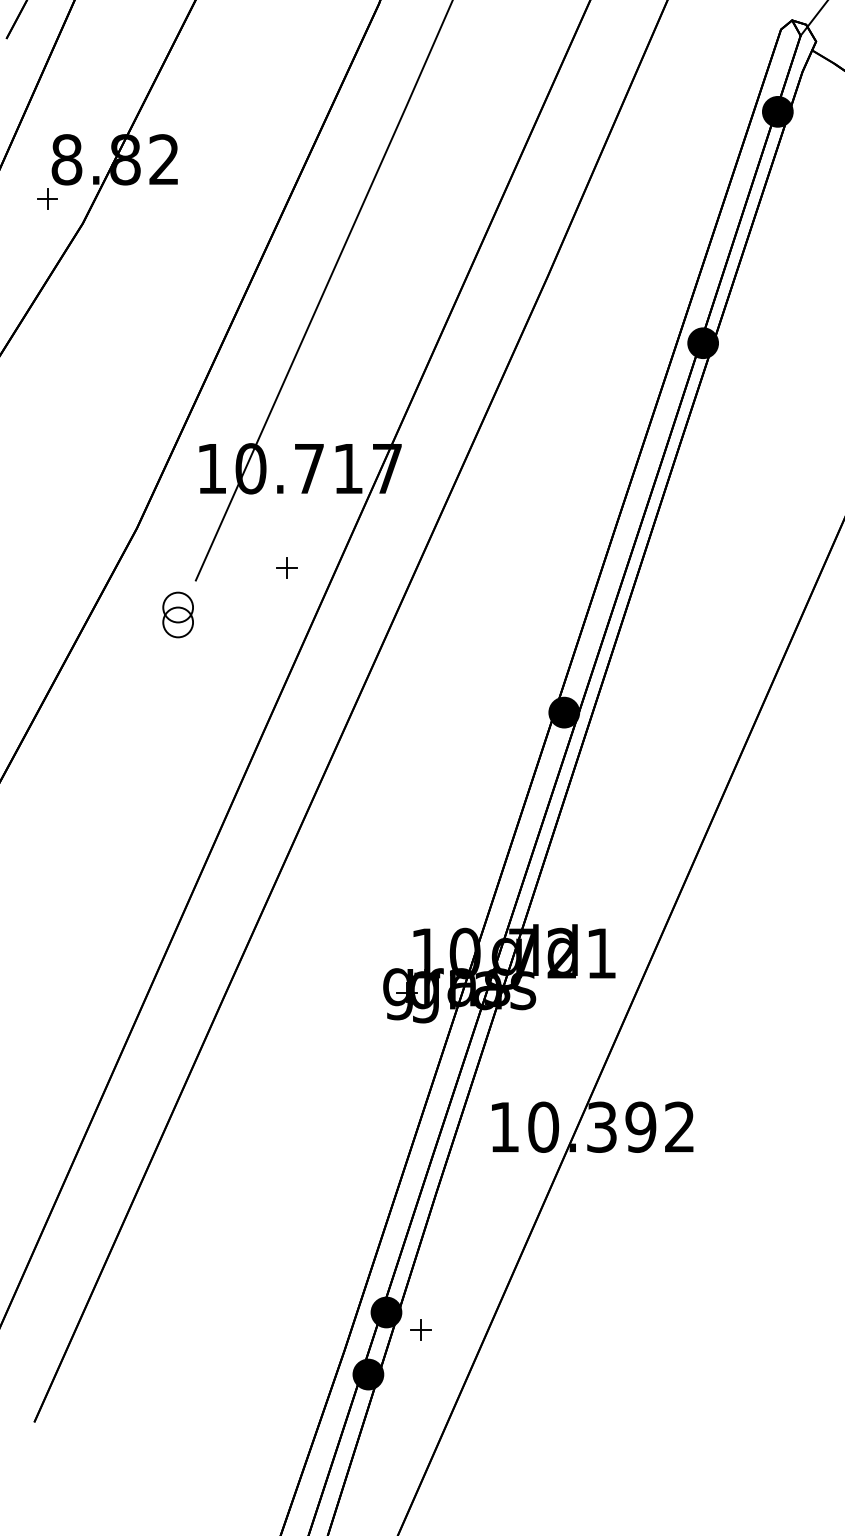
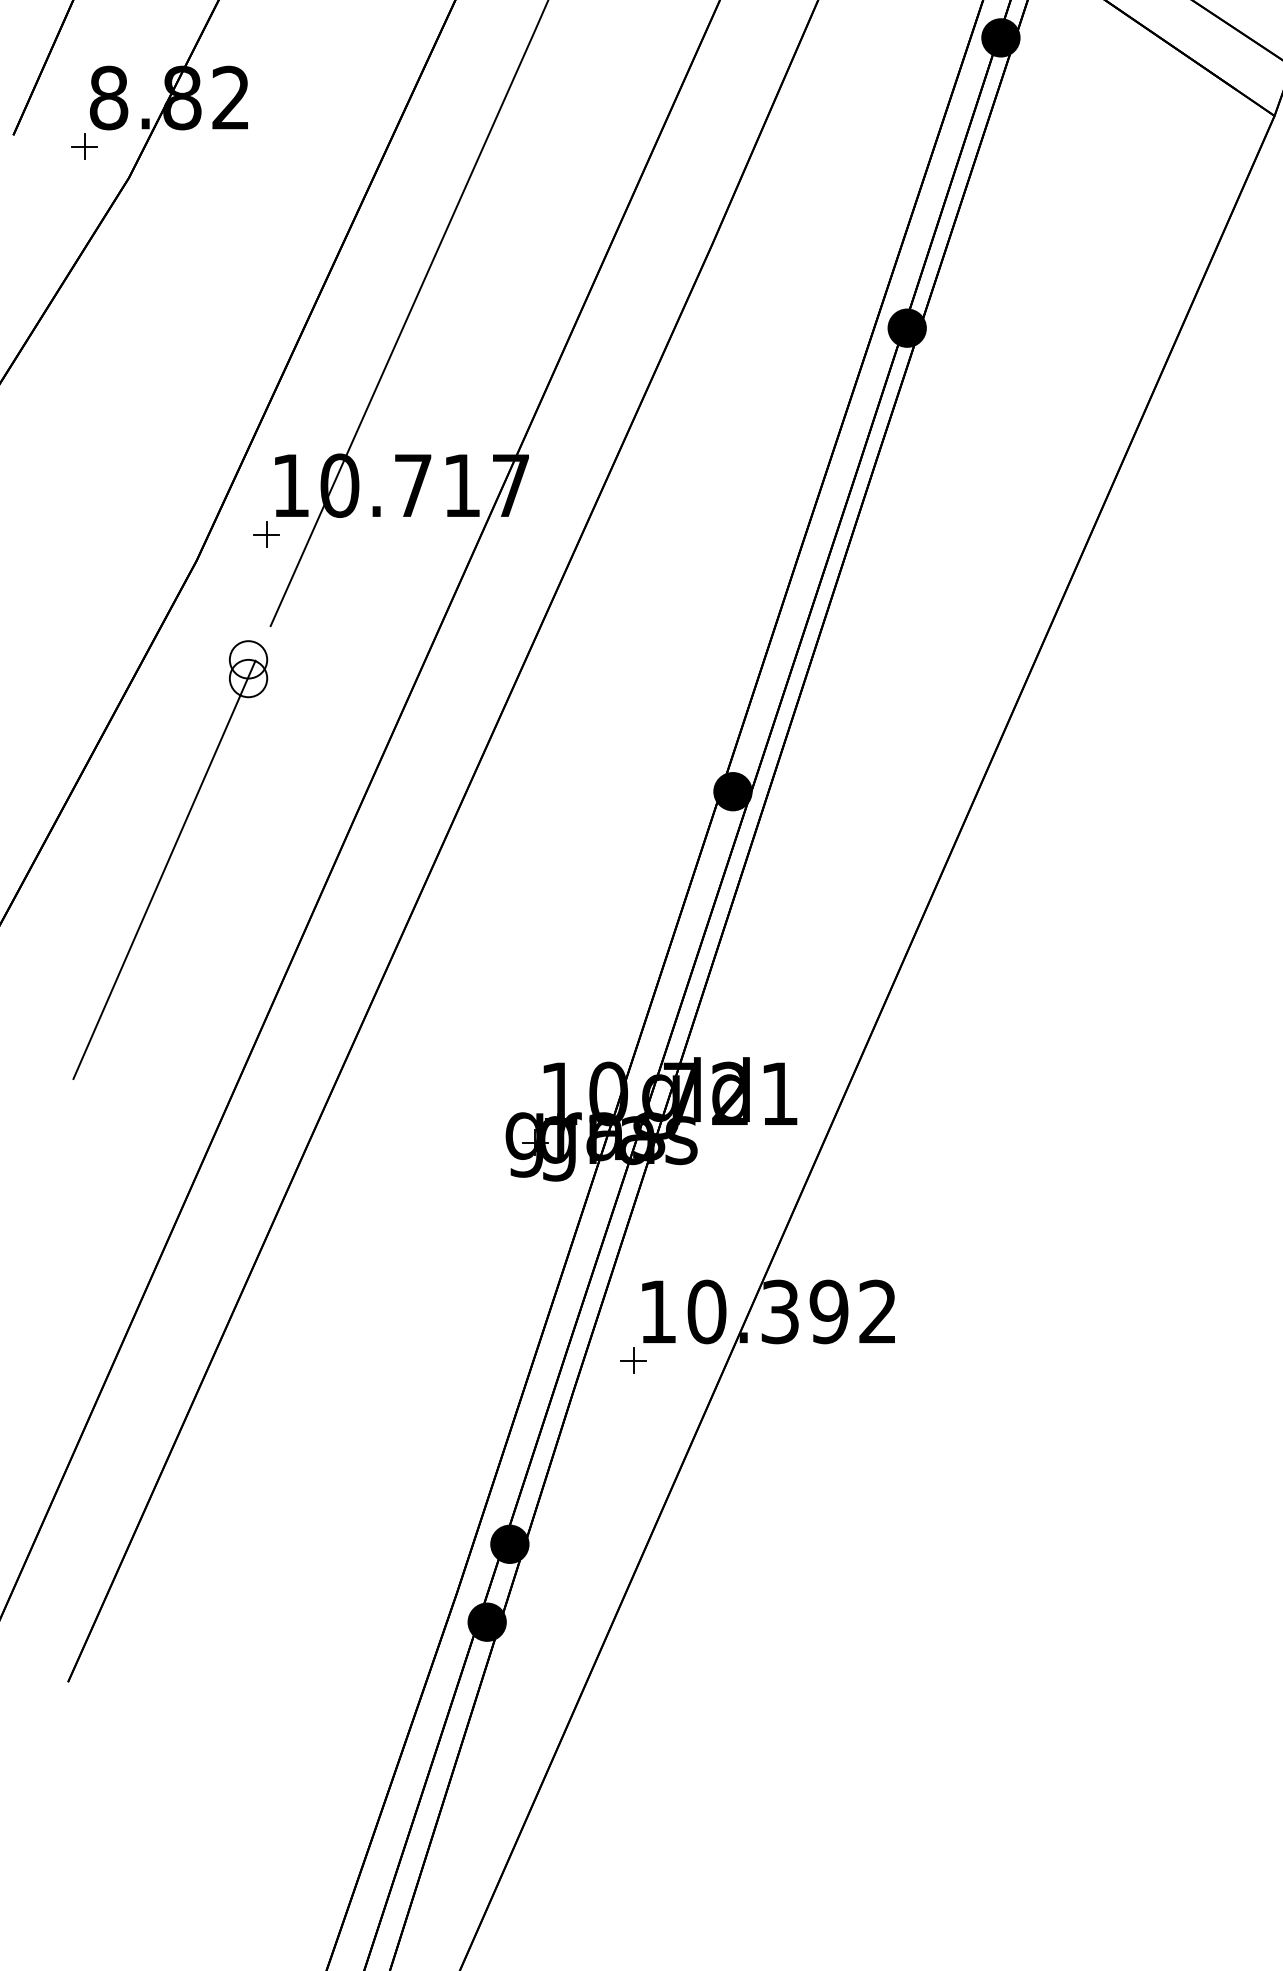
part: (286, 568) -> (266, 534), moved
line: (111, 774) -> (164, 869), added
part: (420, 1329) -> (633, 1360), moved

